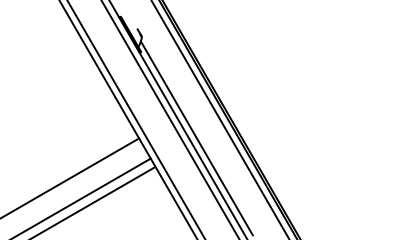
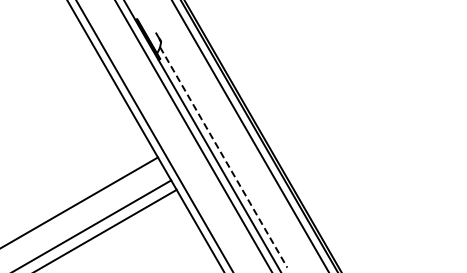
line: (196, 138) -> (223, 157), solid -> dashed

